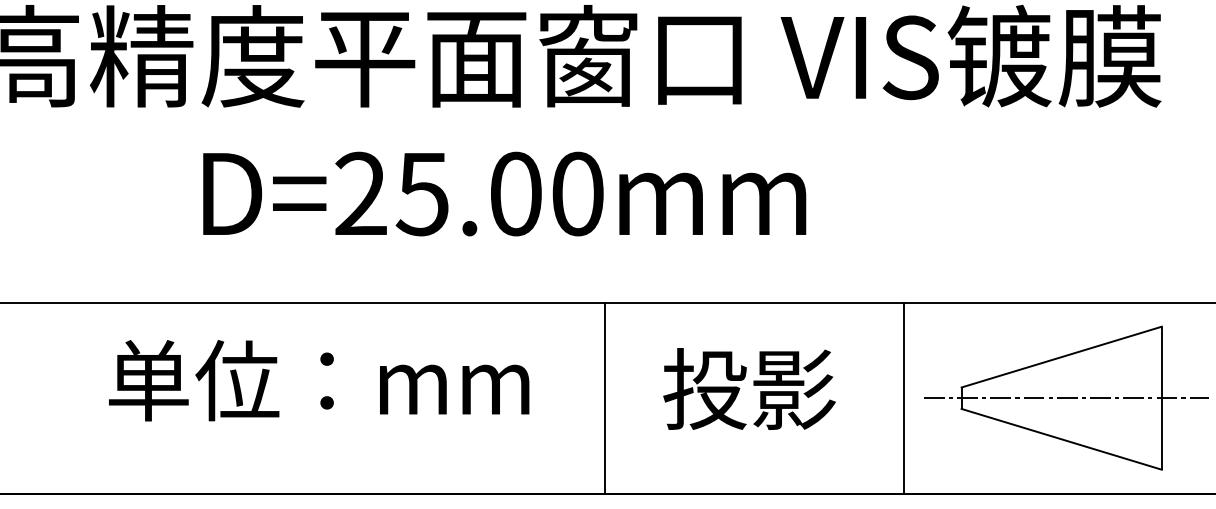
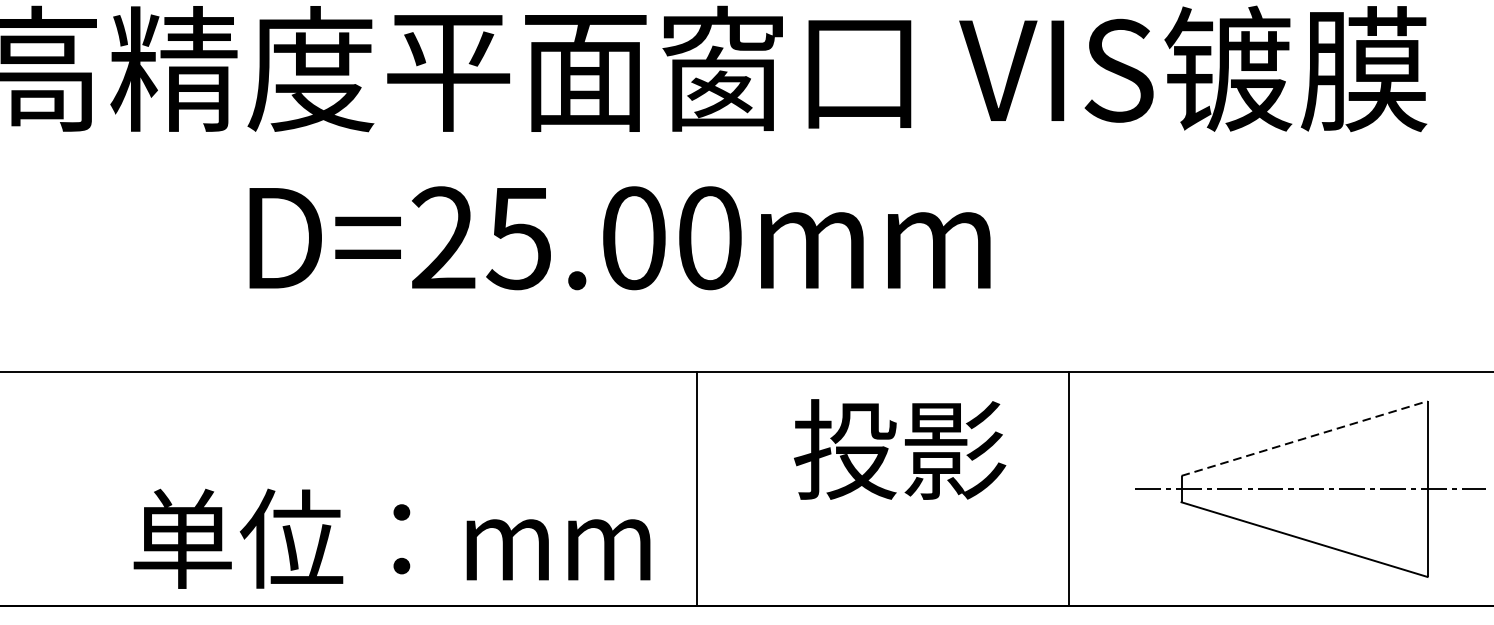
line: (1061, 357) -> (1304, 439), solid -> dashed
text: (319, 380) -> (392, 538), moved
text: (749, 388) -> (899, 448), moved
line: (605, 397) -> (697, 488), moved
line: (903, 397) -> (1068, 488), moved

